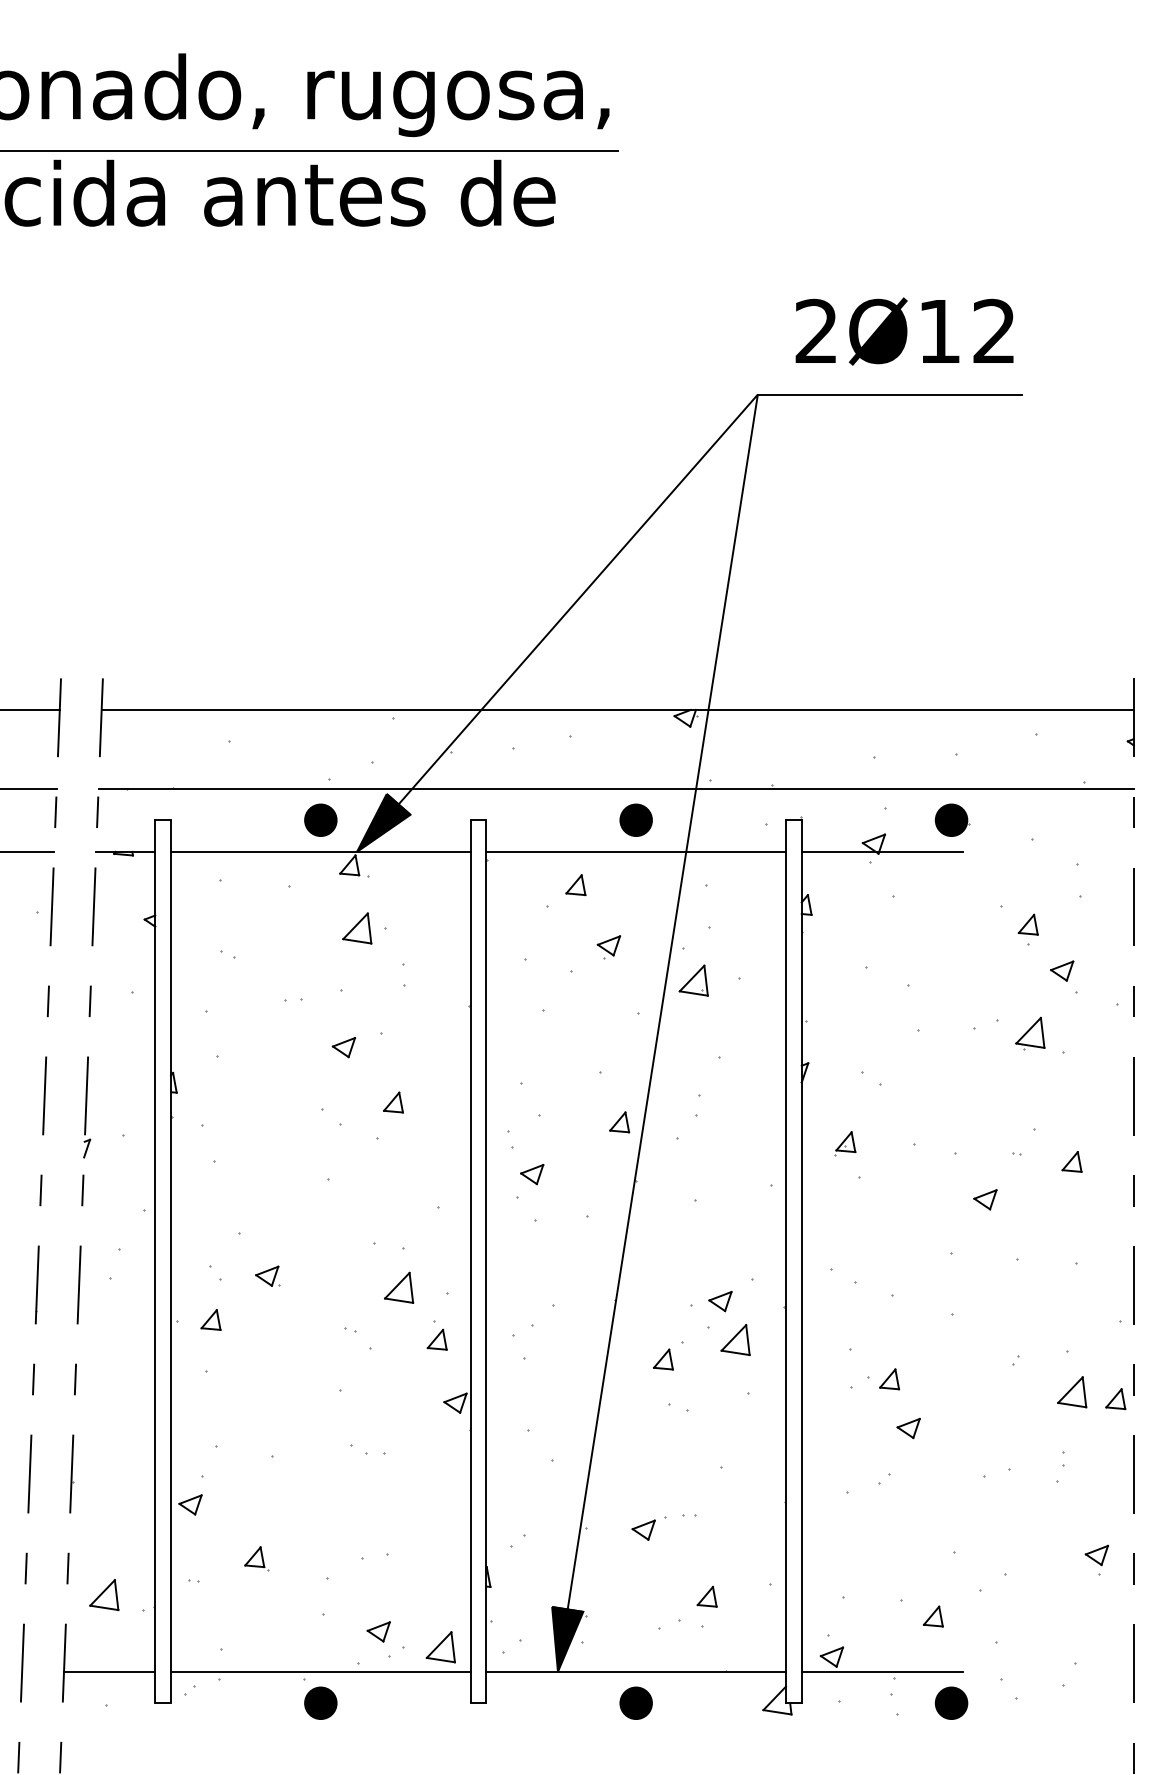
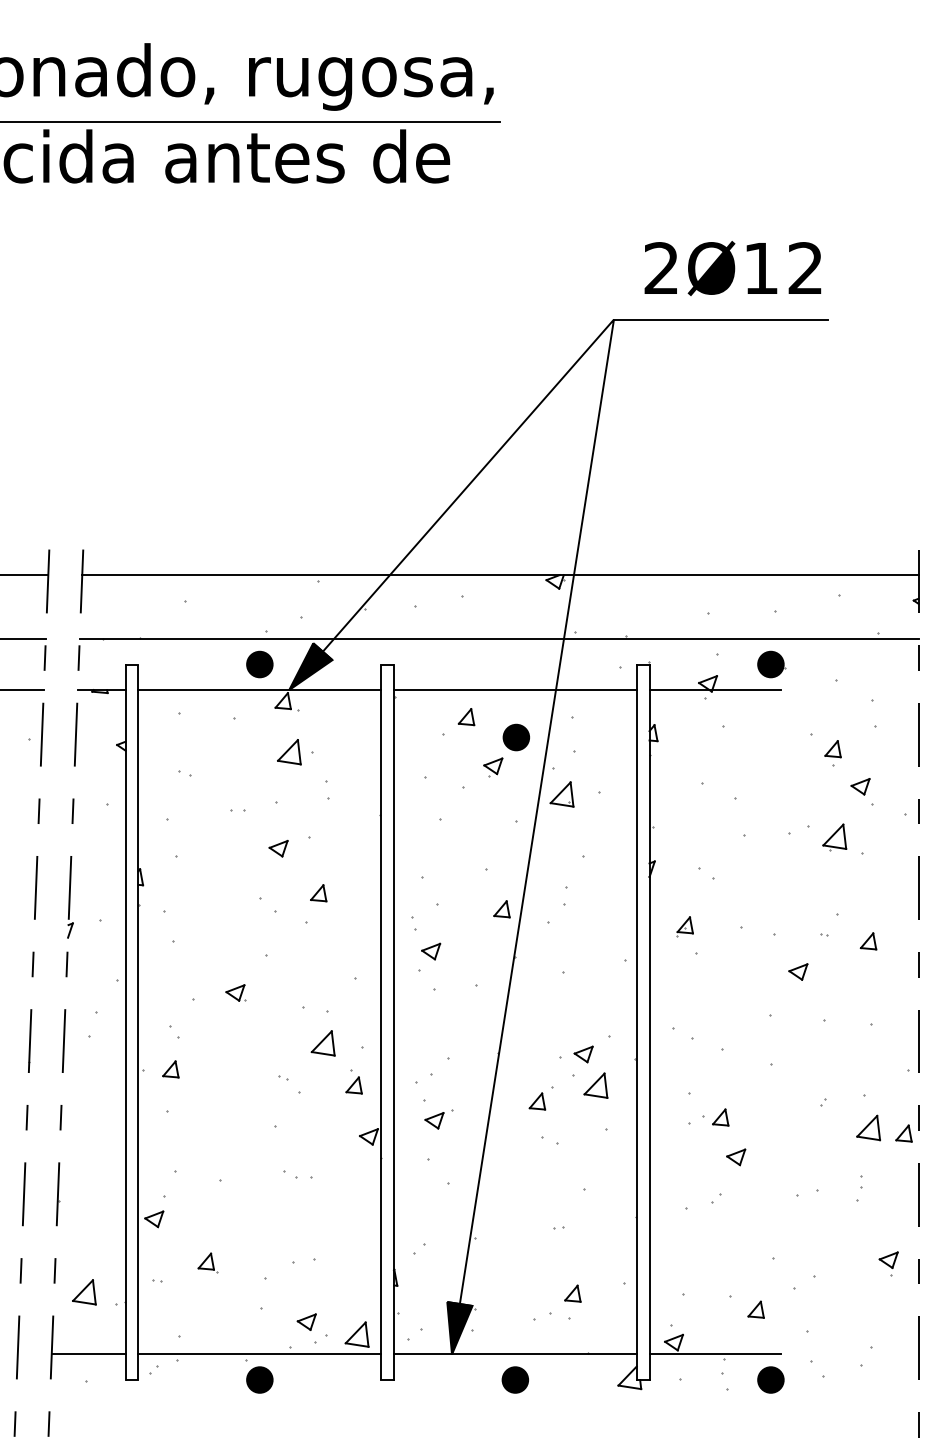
part: (636, 820) -> (516, 737), moved
part: (267, 1275) -> (235, 992), moved
part: (648, 1528) -> (438, 1119), moved

